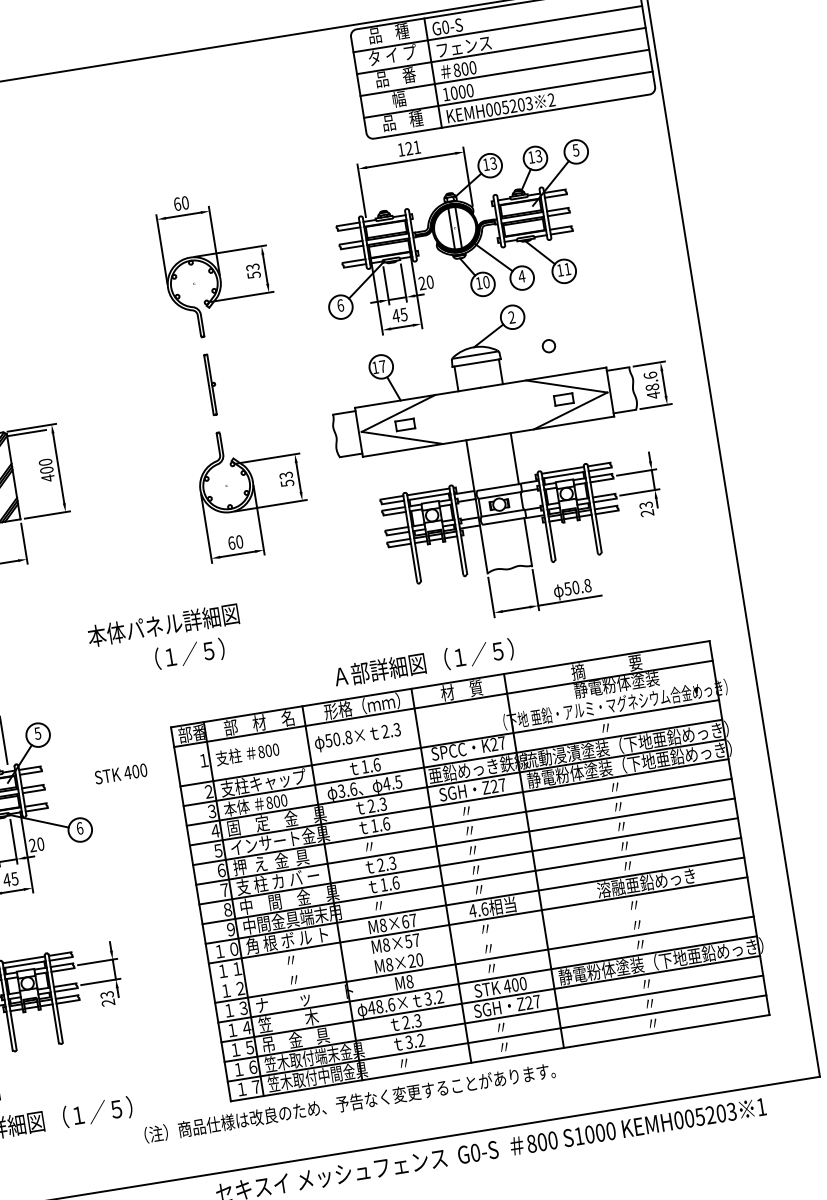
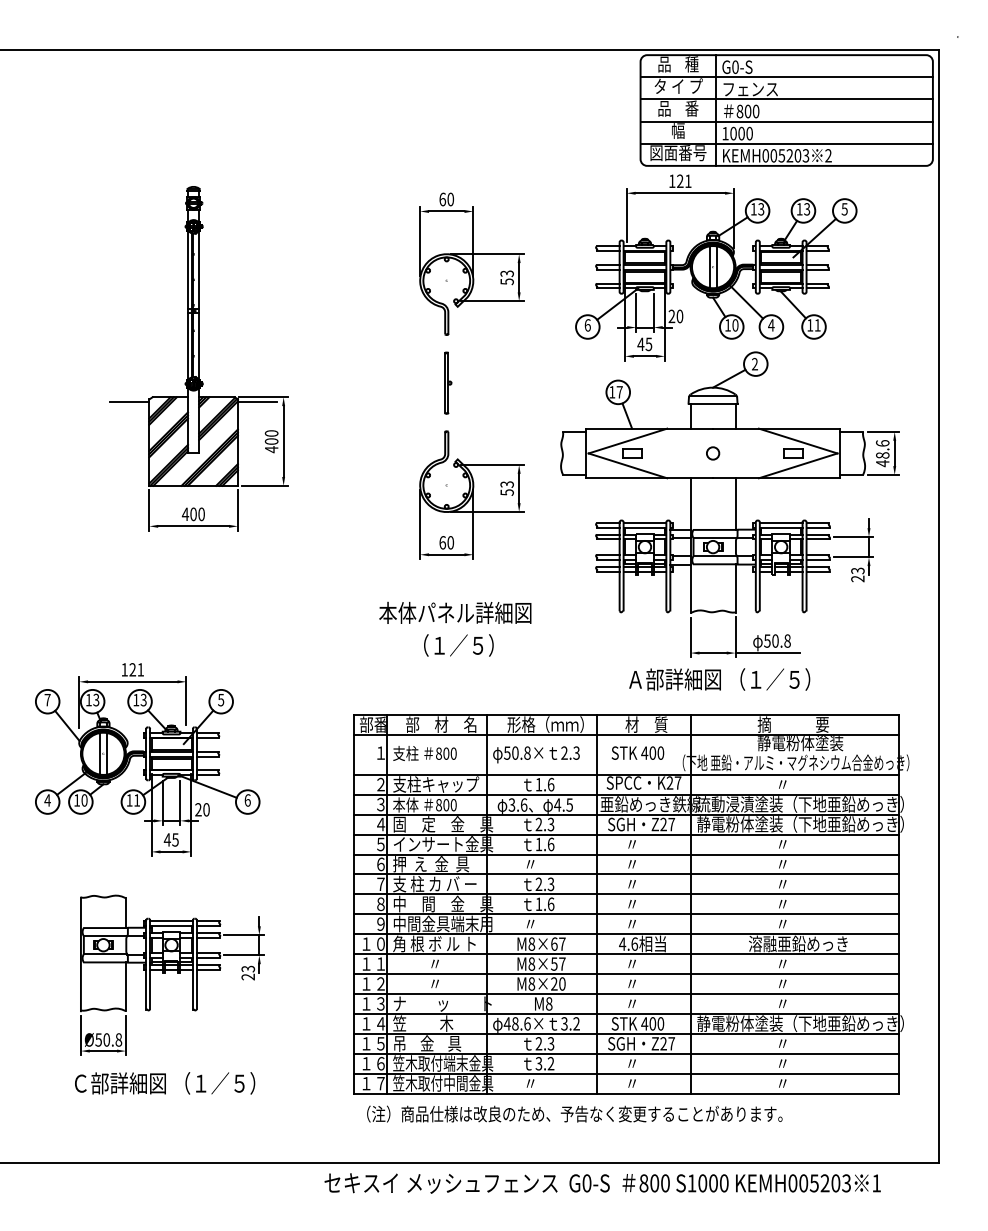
text: (403, 121) -> (678, 153), 品    種 -> 図面番号
circle: (549, 346) -> (713, 453), moved
text: (163, 624) -> (455, 612), moved
text: (189, 653) -> (458, 645), moved
text: (423, 663) -> (719, 679), moved
text: (120, 773) -> (637, 752), moved
line: (481, 940) -> (626, 974), added
text: (349, 1102) -> (574, 1113), moved

